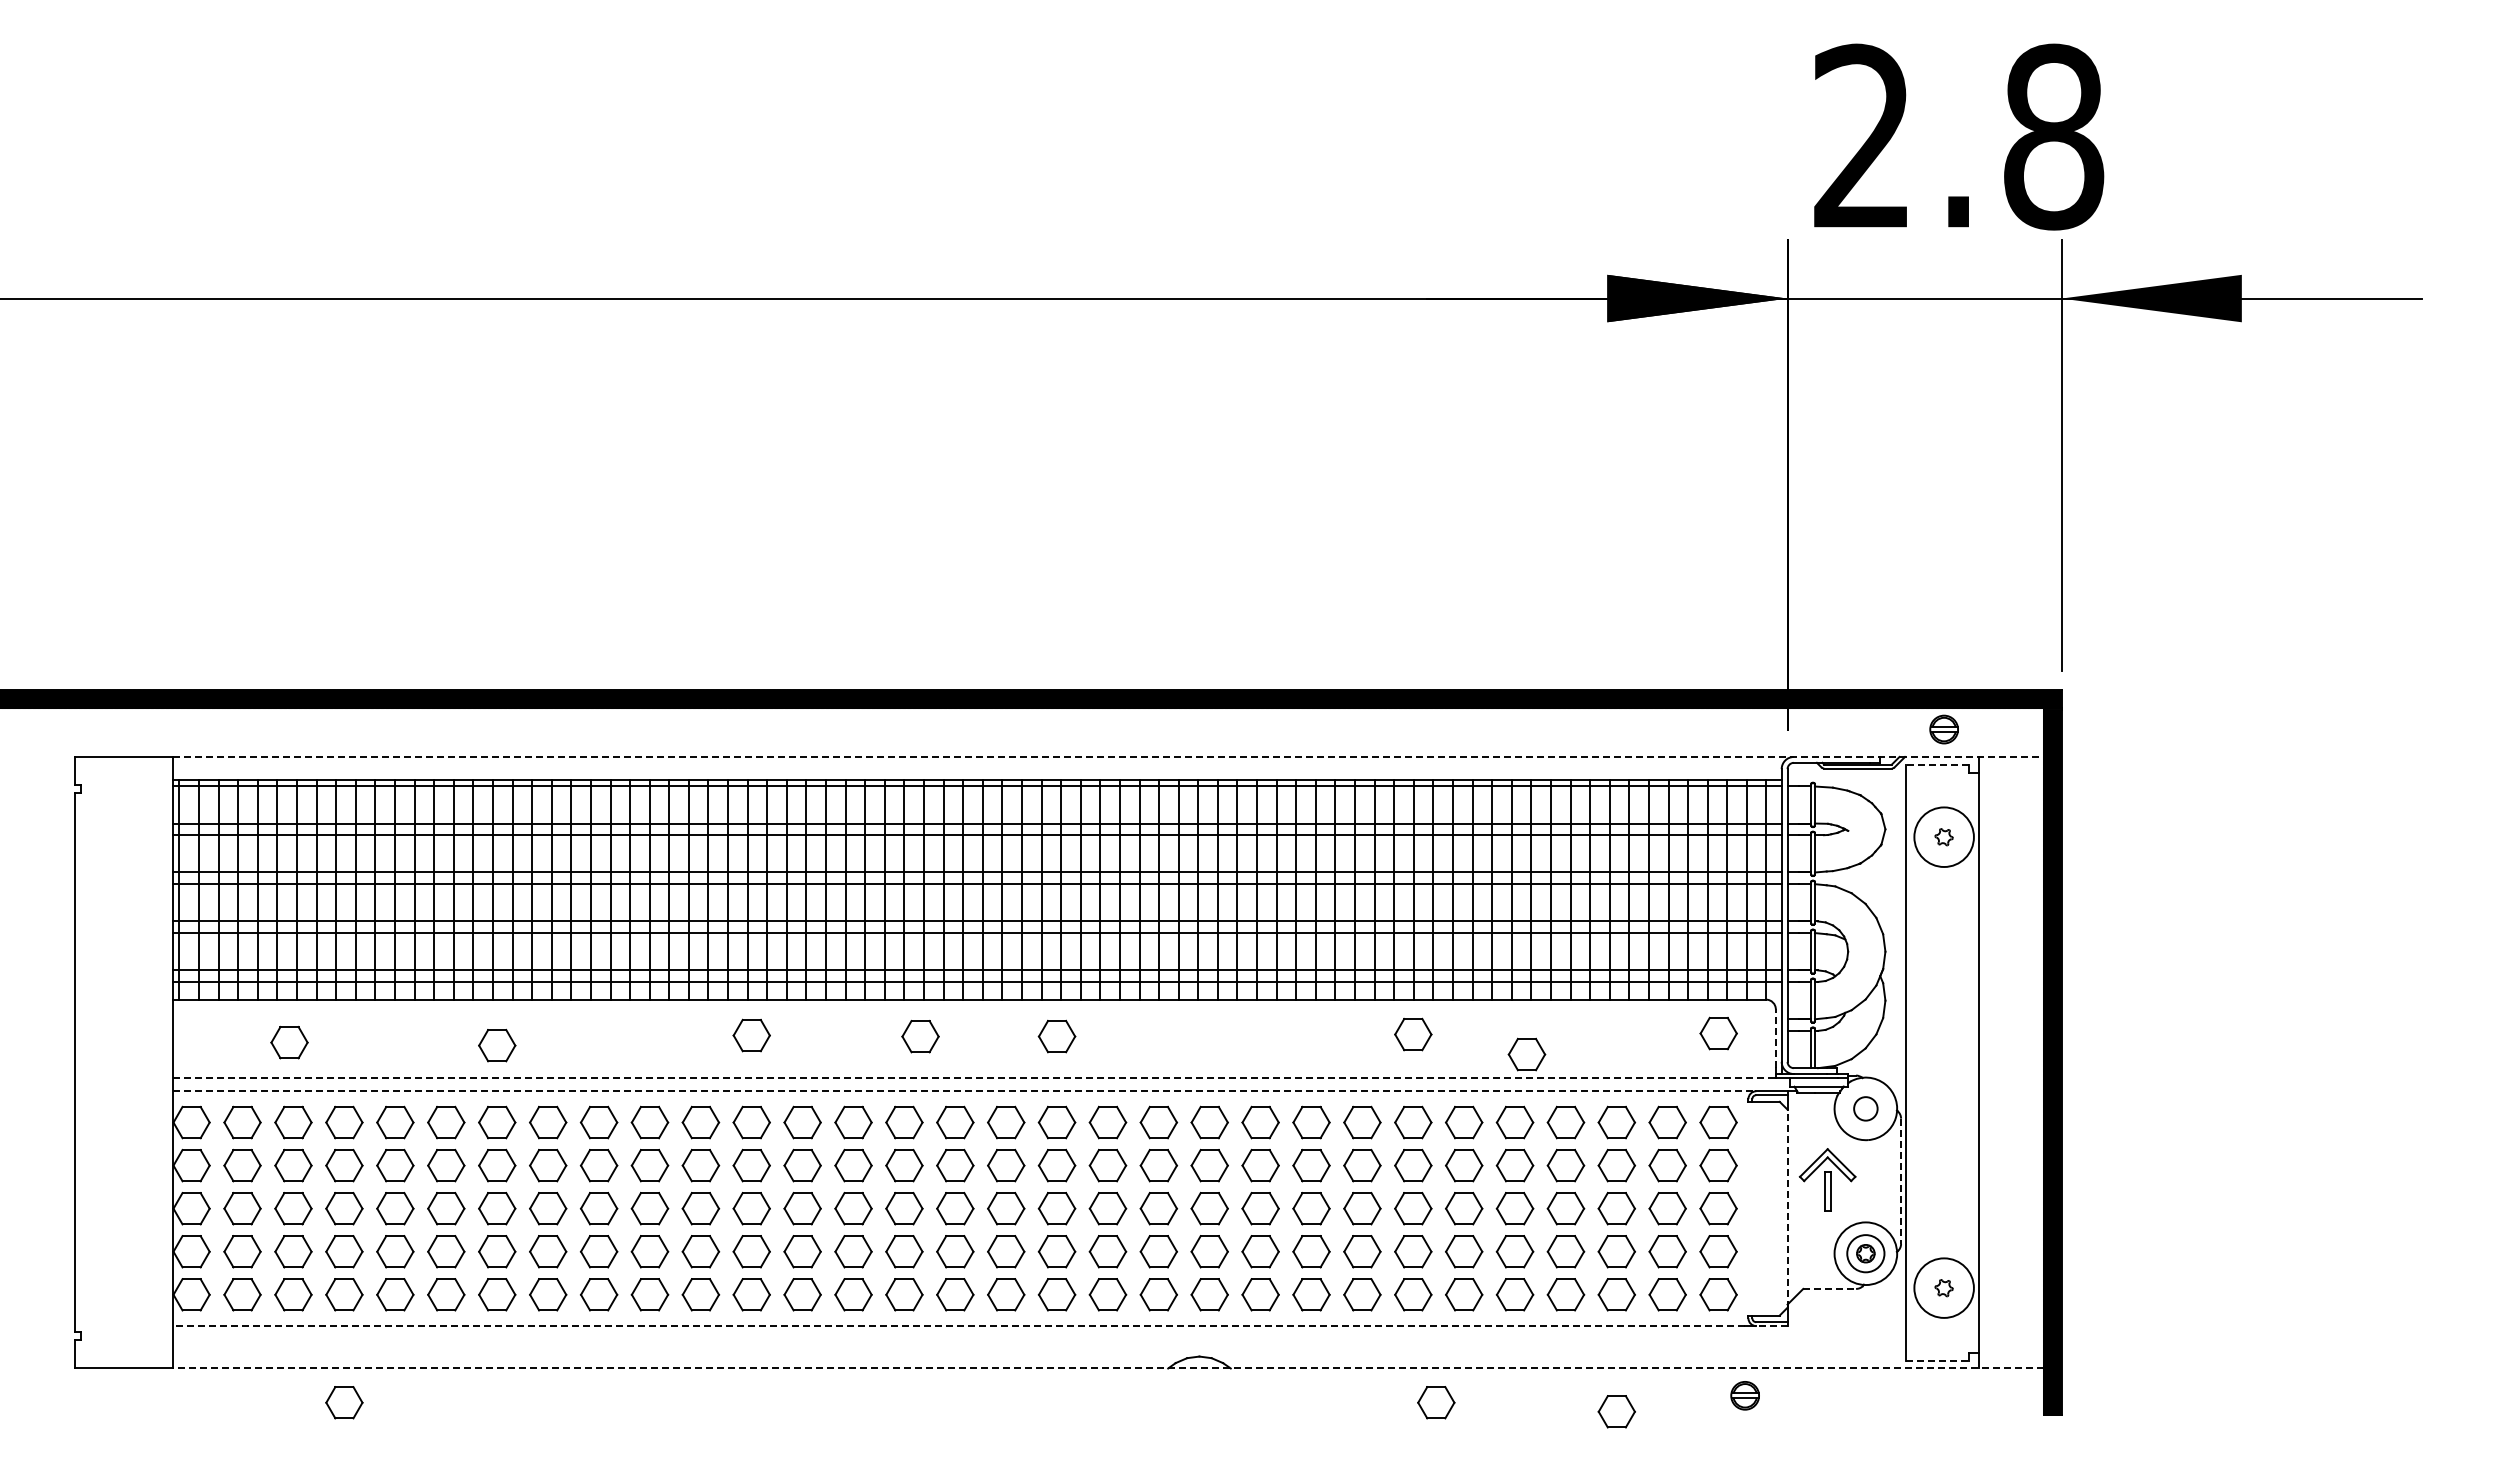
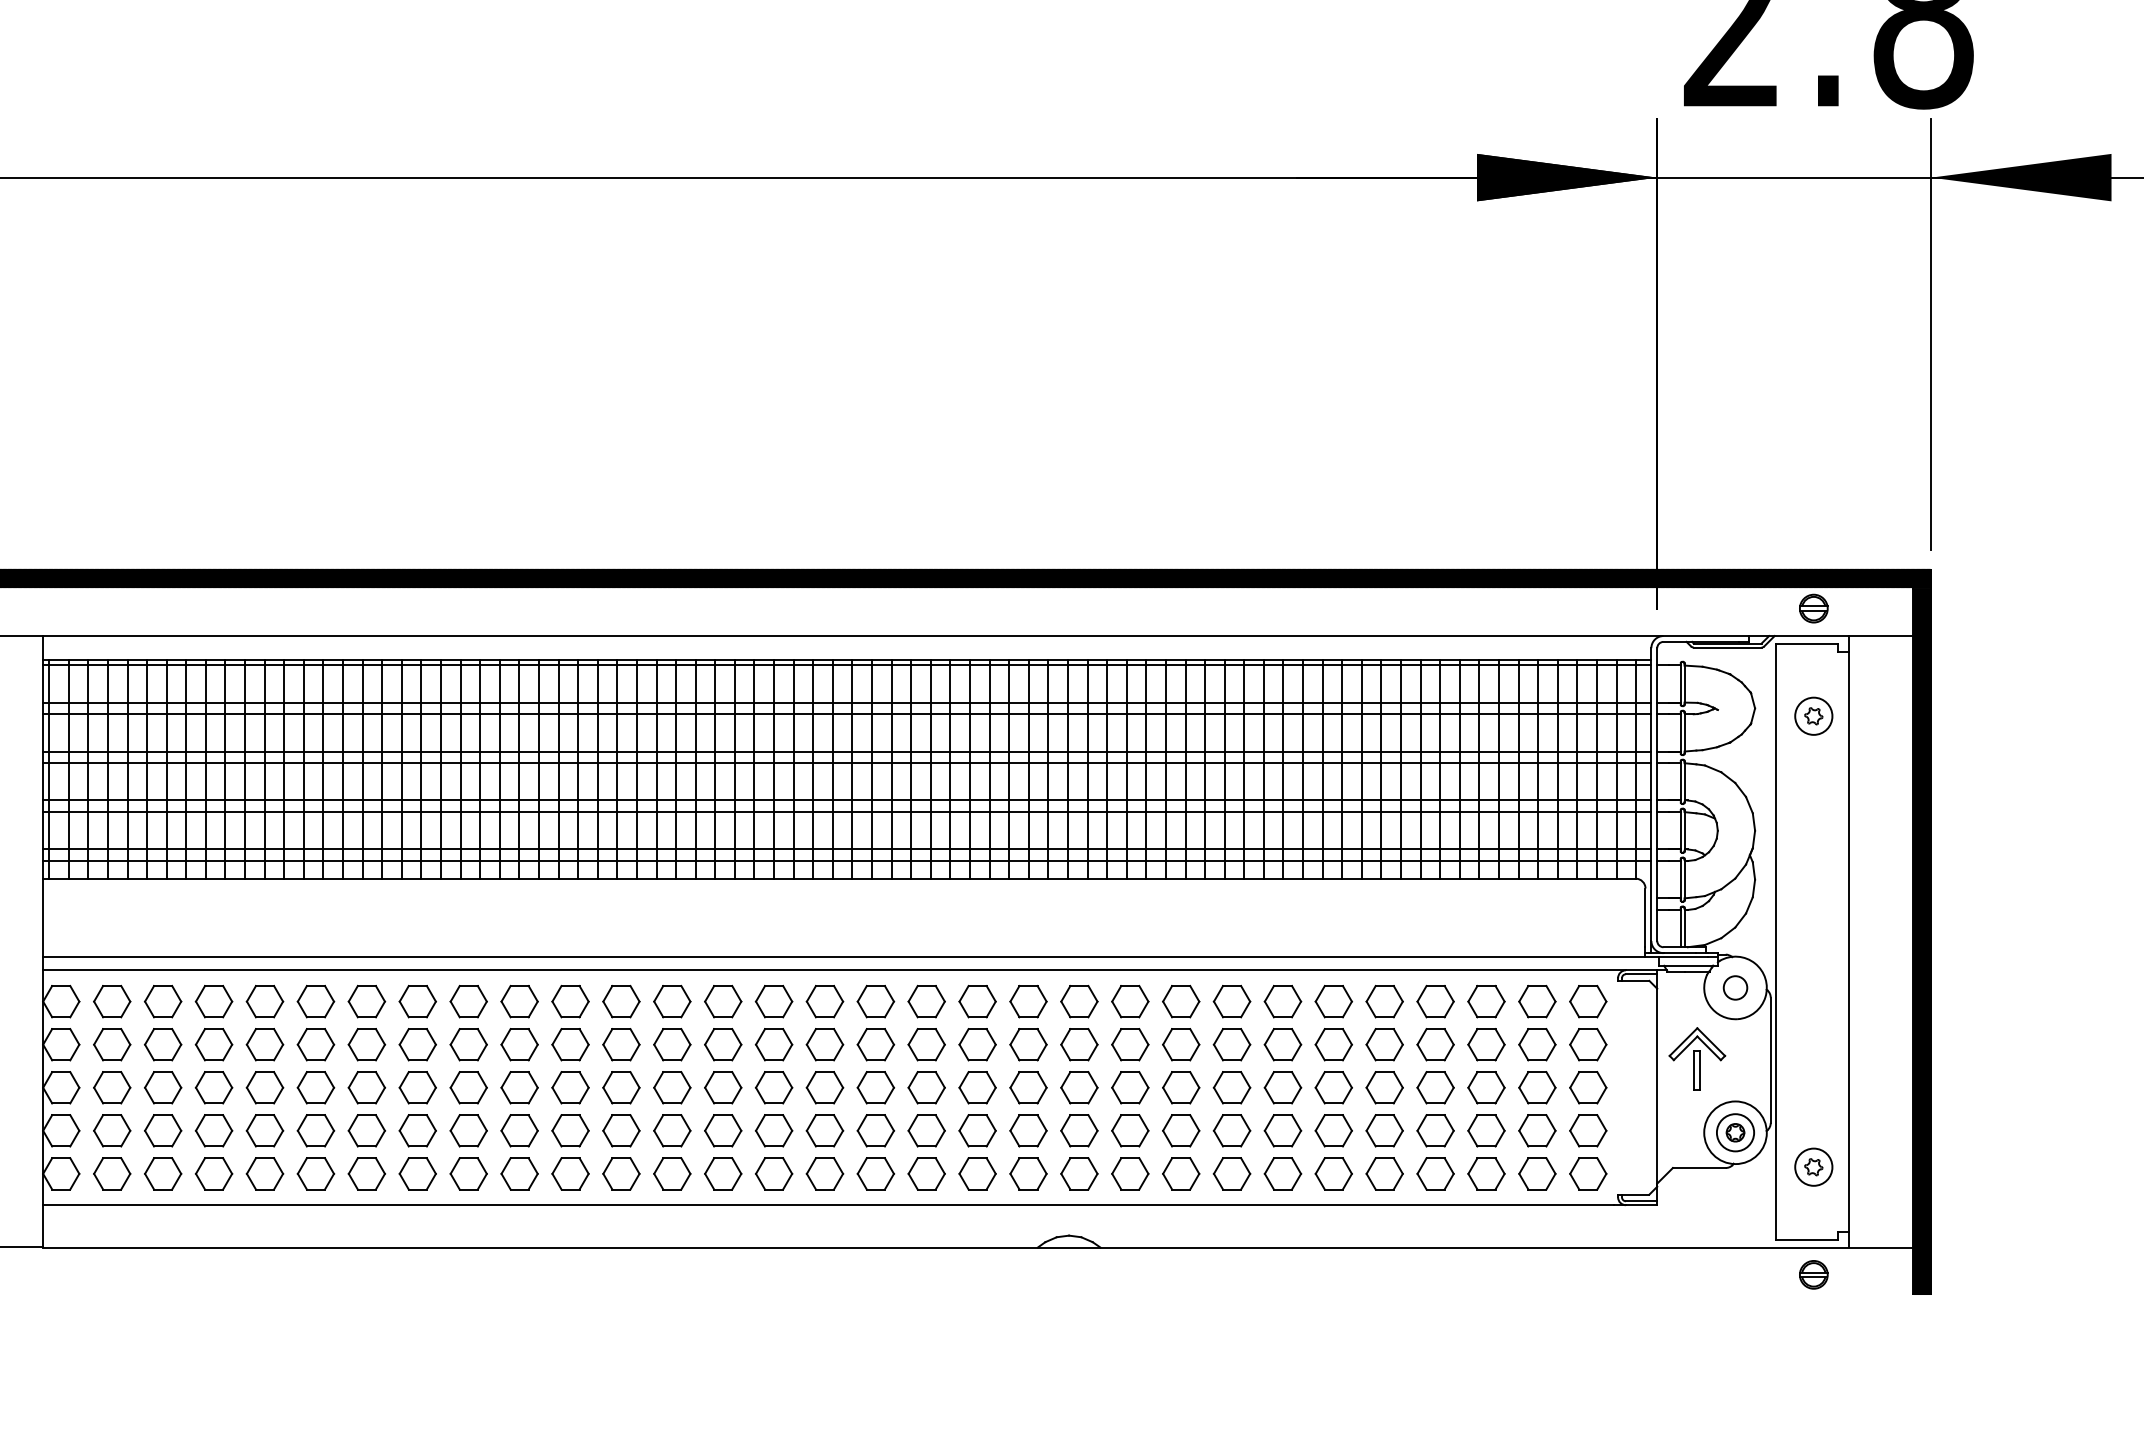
line: (1108, 756) -> (978, 635), dashed -> solid
line: (1936, 764) -> (1806, 643), dashed -> solid
circle: (1943, 836) -> (1813, 715), size x0.62
part: (1718, 1033) -> (1588, 912), removed
part: (1413, 1034) -> (1283, 913), removed
part: (751, 1035) -> (621, 914), removed
part: (920, 1036) -> (790, 915), removed
part: (1056, 1036) -> (926, 915), removed
line: (1775, 1038) -> (1645, 917), dashed -> solid
part: (289, 1042) -> (159, 921), removed
part: (497, 1045) -> (367, 924), removed
part: (1526, 1054) -> (1396, 933), removed
line: (974, 1077) -> (844, 956), dashed -> solid
line: (964, 1091) -> (834, 970), dashed -> solid
line: (1901, 1181) -> (1771, 1060), dashed -> solid
line: (1787, 1208) -> (1657, 1087), dashed -> solid
circle: (1943, 1287) -> (1813, 1166), size x0.62
line: (1830, 1288) -> (1700, 1167), dashed -> solid
line: (958, 1326) -> (828, 1205), dashed -> solid
line: (1771, 1326) -> (1641, 1205), dashed -> solid
line: (1937, 1360) -> (1807, 1239), dashed -> solid
line: (1107, 1368) -> (977, 1247), dashed -> solid
part: (1744, 1395) -> (1813, 1274), moved
part: (344, 1402) -> (214, 1281), removed
part: (1436, 1402) -> (1306, 1281), removed
part: (1616, 1411) -> (1486, 1290), removed

